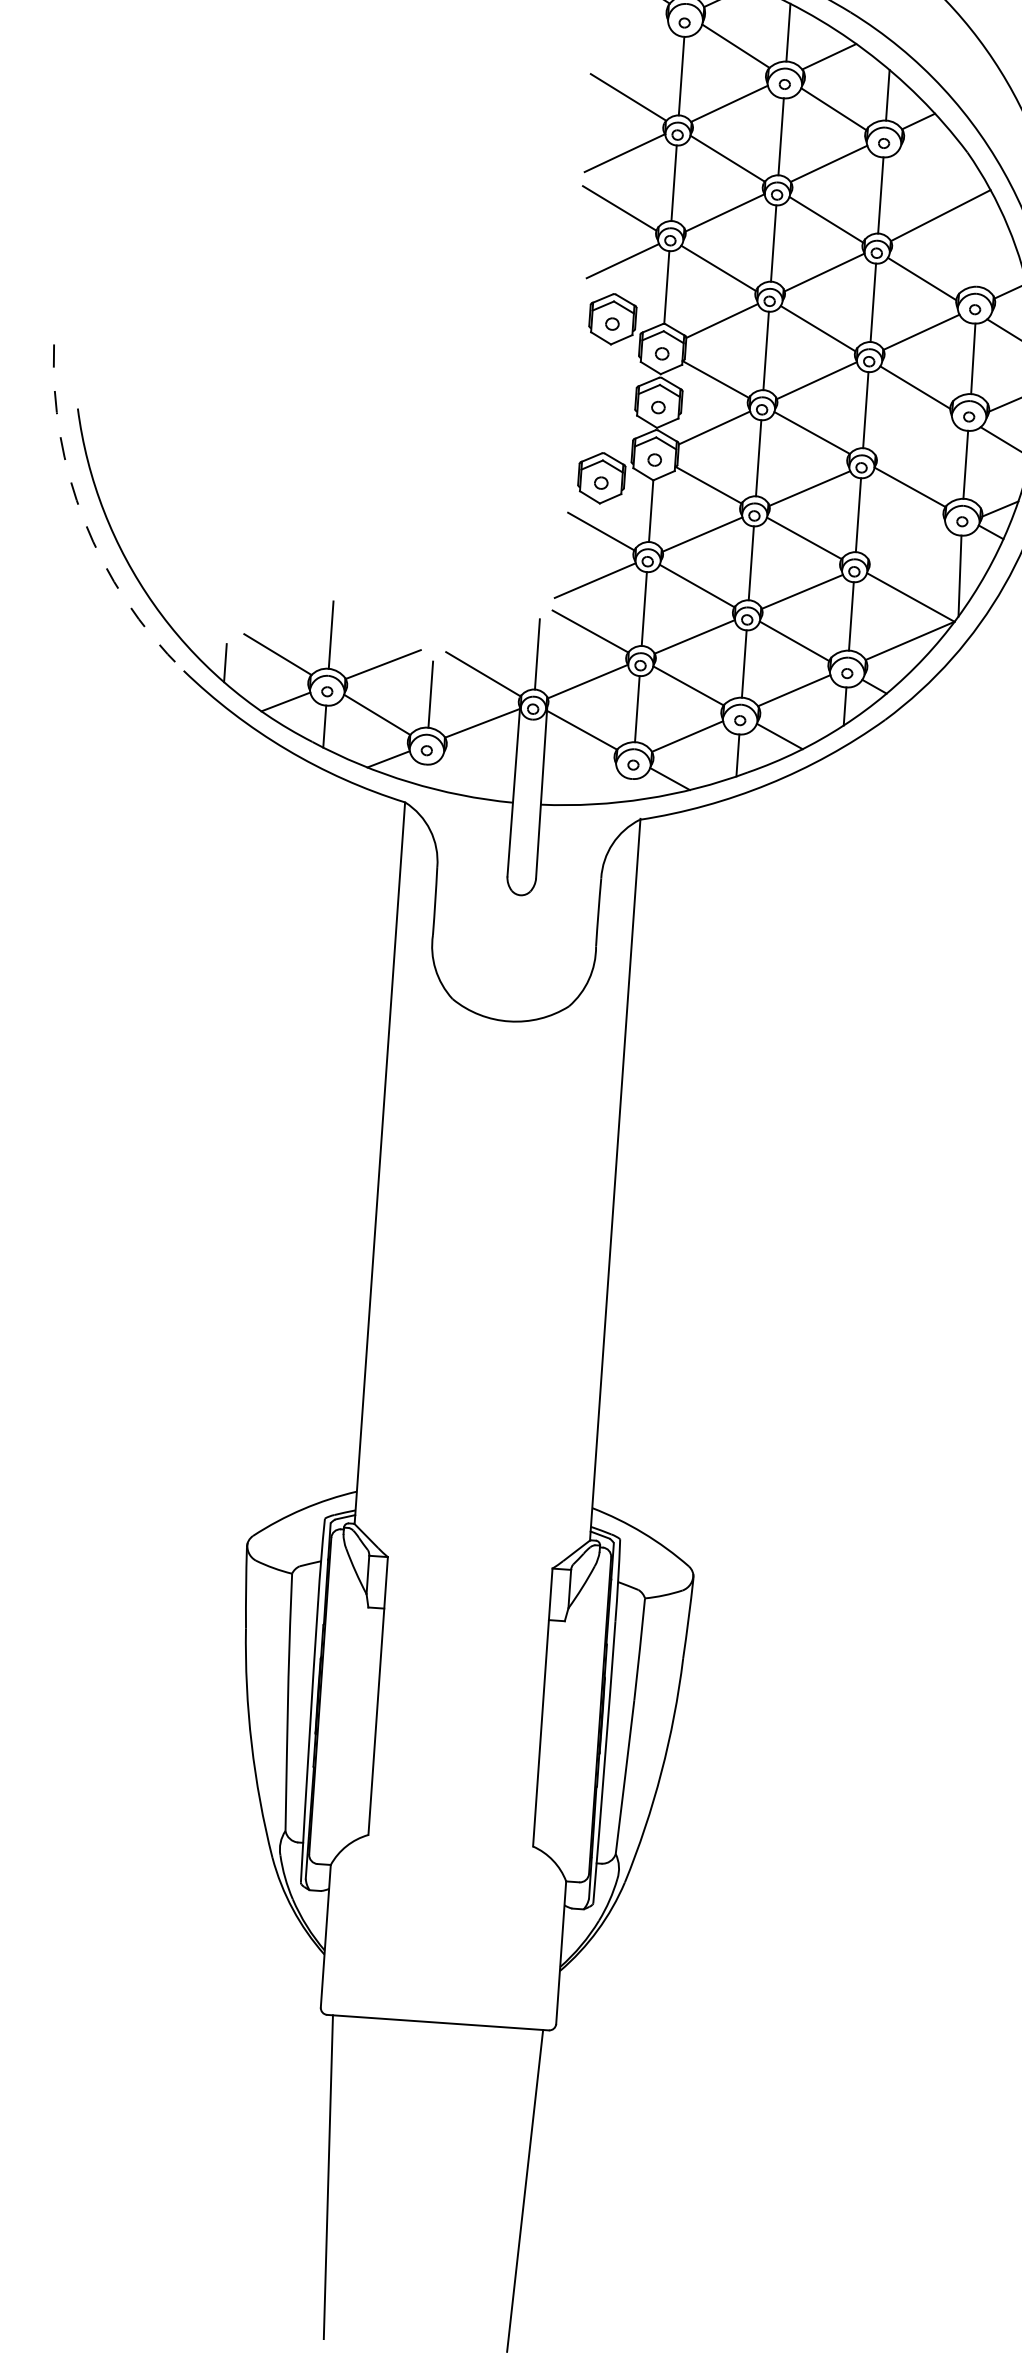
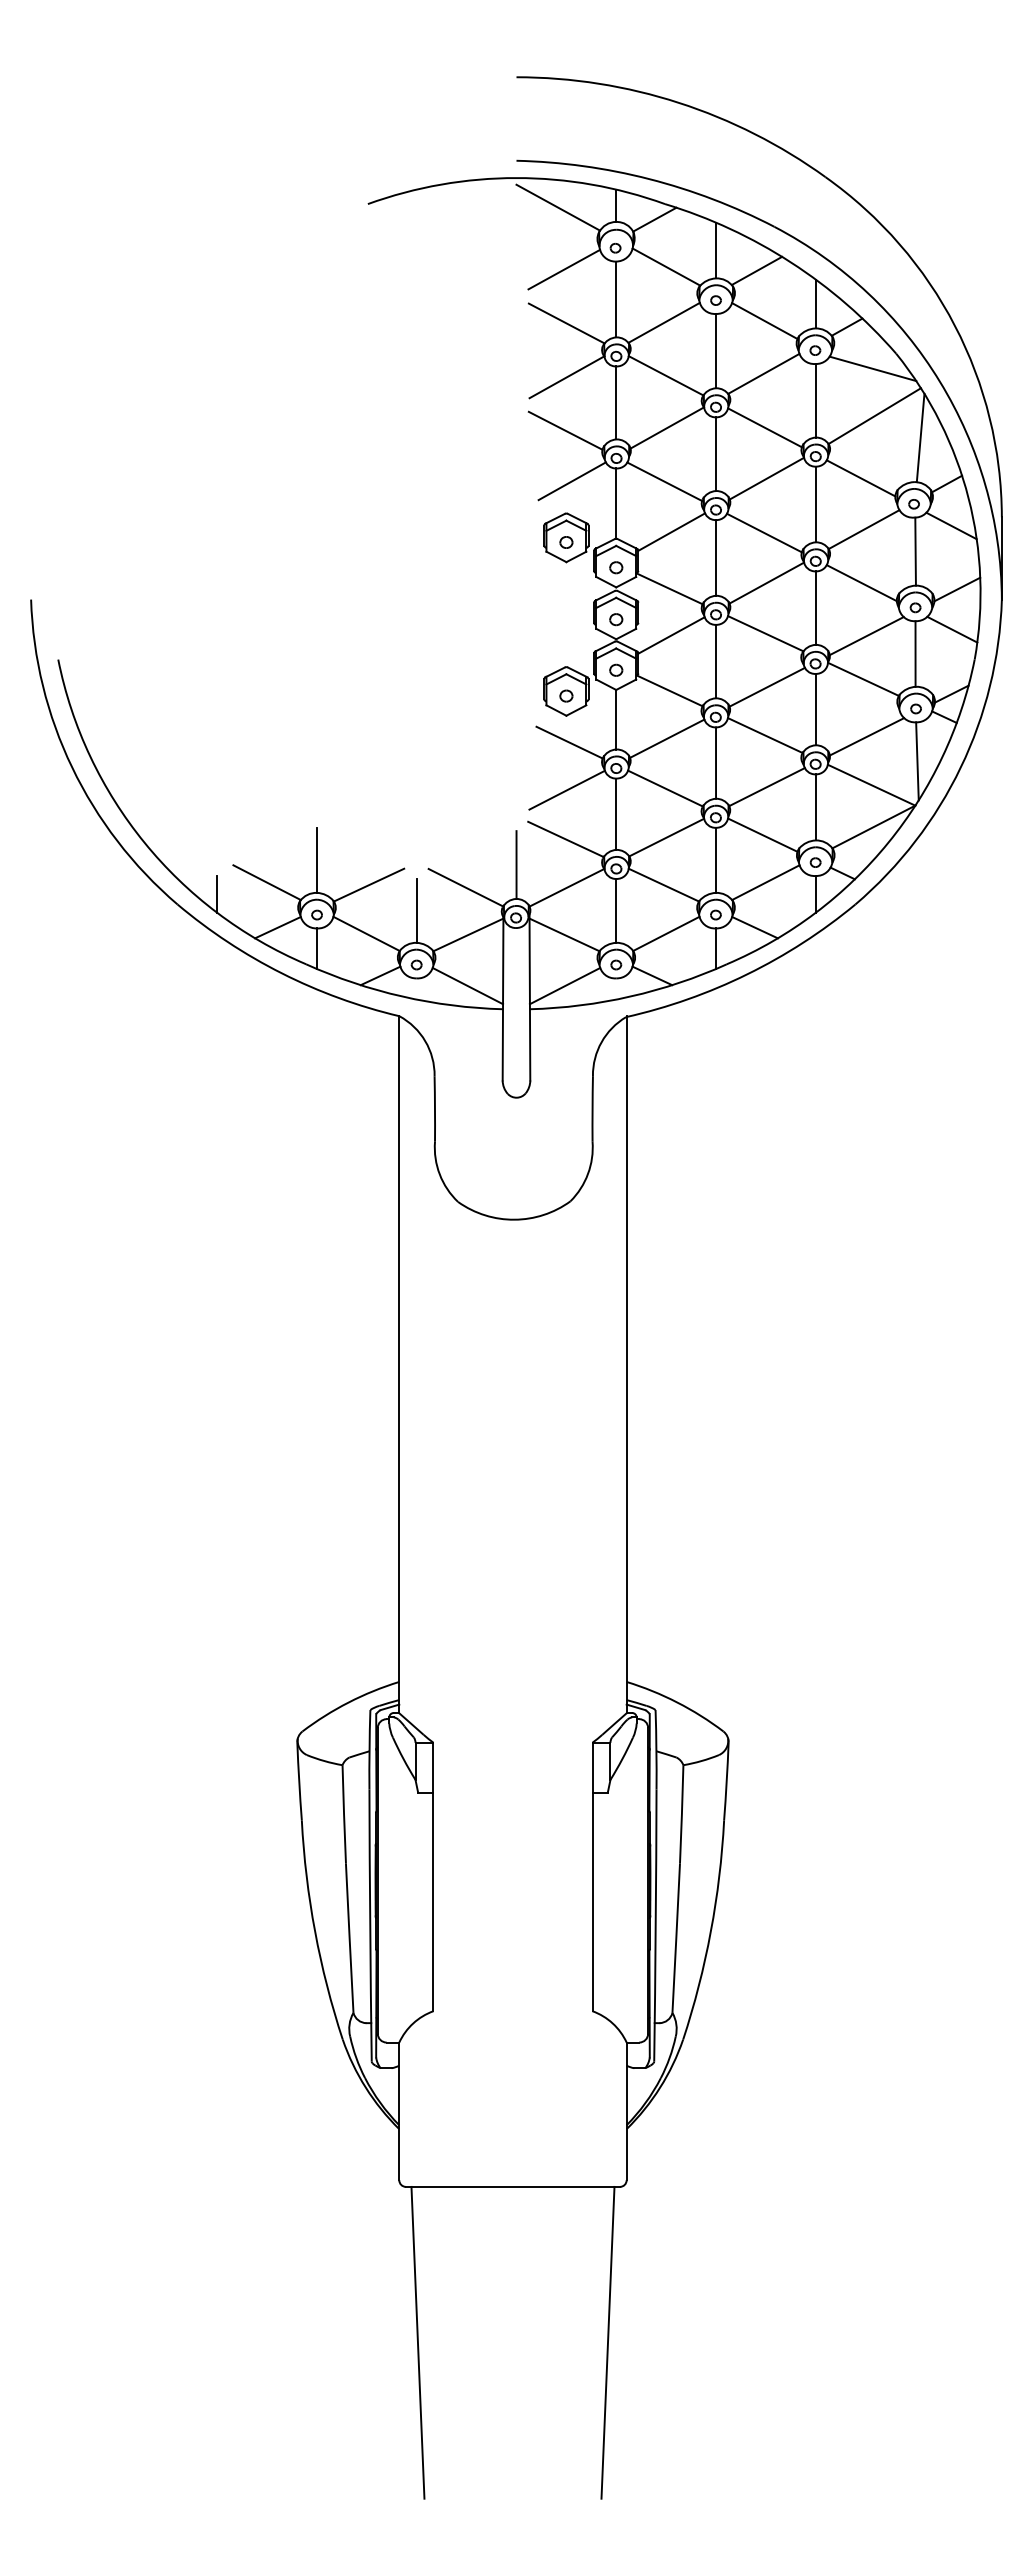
line: (630, 41) -> (564, 269), added
line: (941, 166) -> (872, 368), added
line: (986, 241) -> (920, 437), added
line: (916, 443) -> (866, 636), added
arc: (84, 521) -> (72, 767), dashed -> solid
line: (909, 546) -> (866, 736), added
line: (477, 775) -> (467, 985), added
line: (578, 782) -> (564, 985), added

